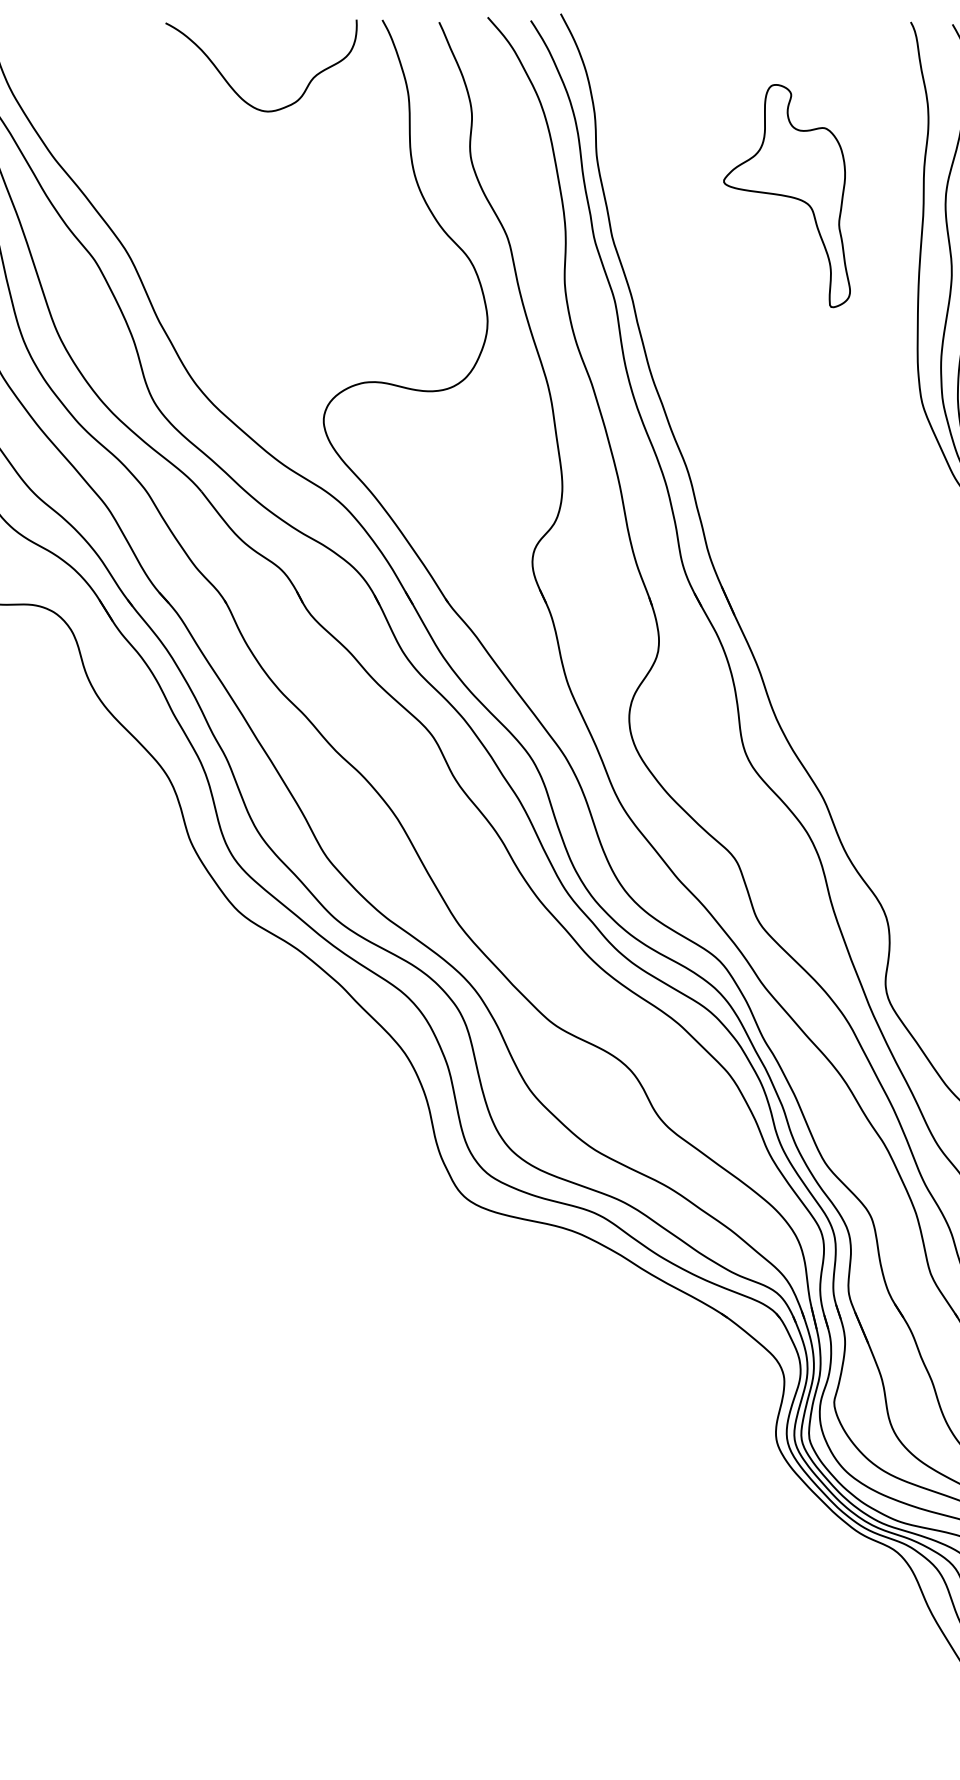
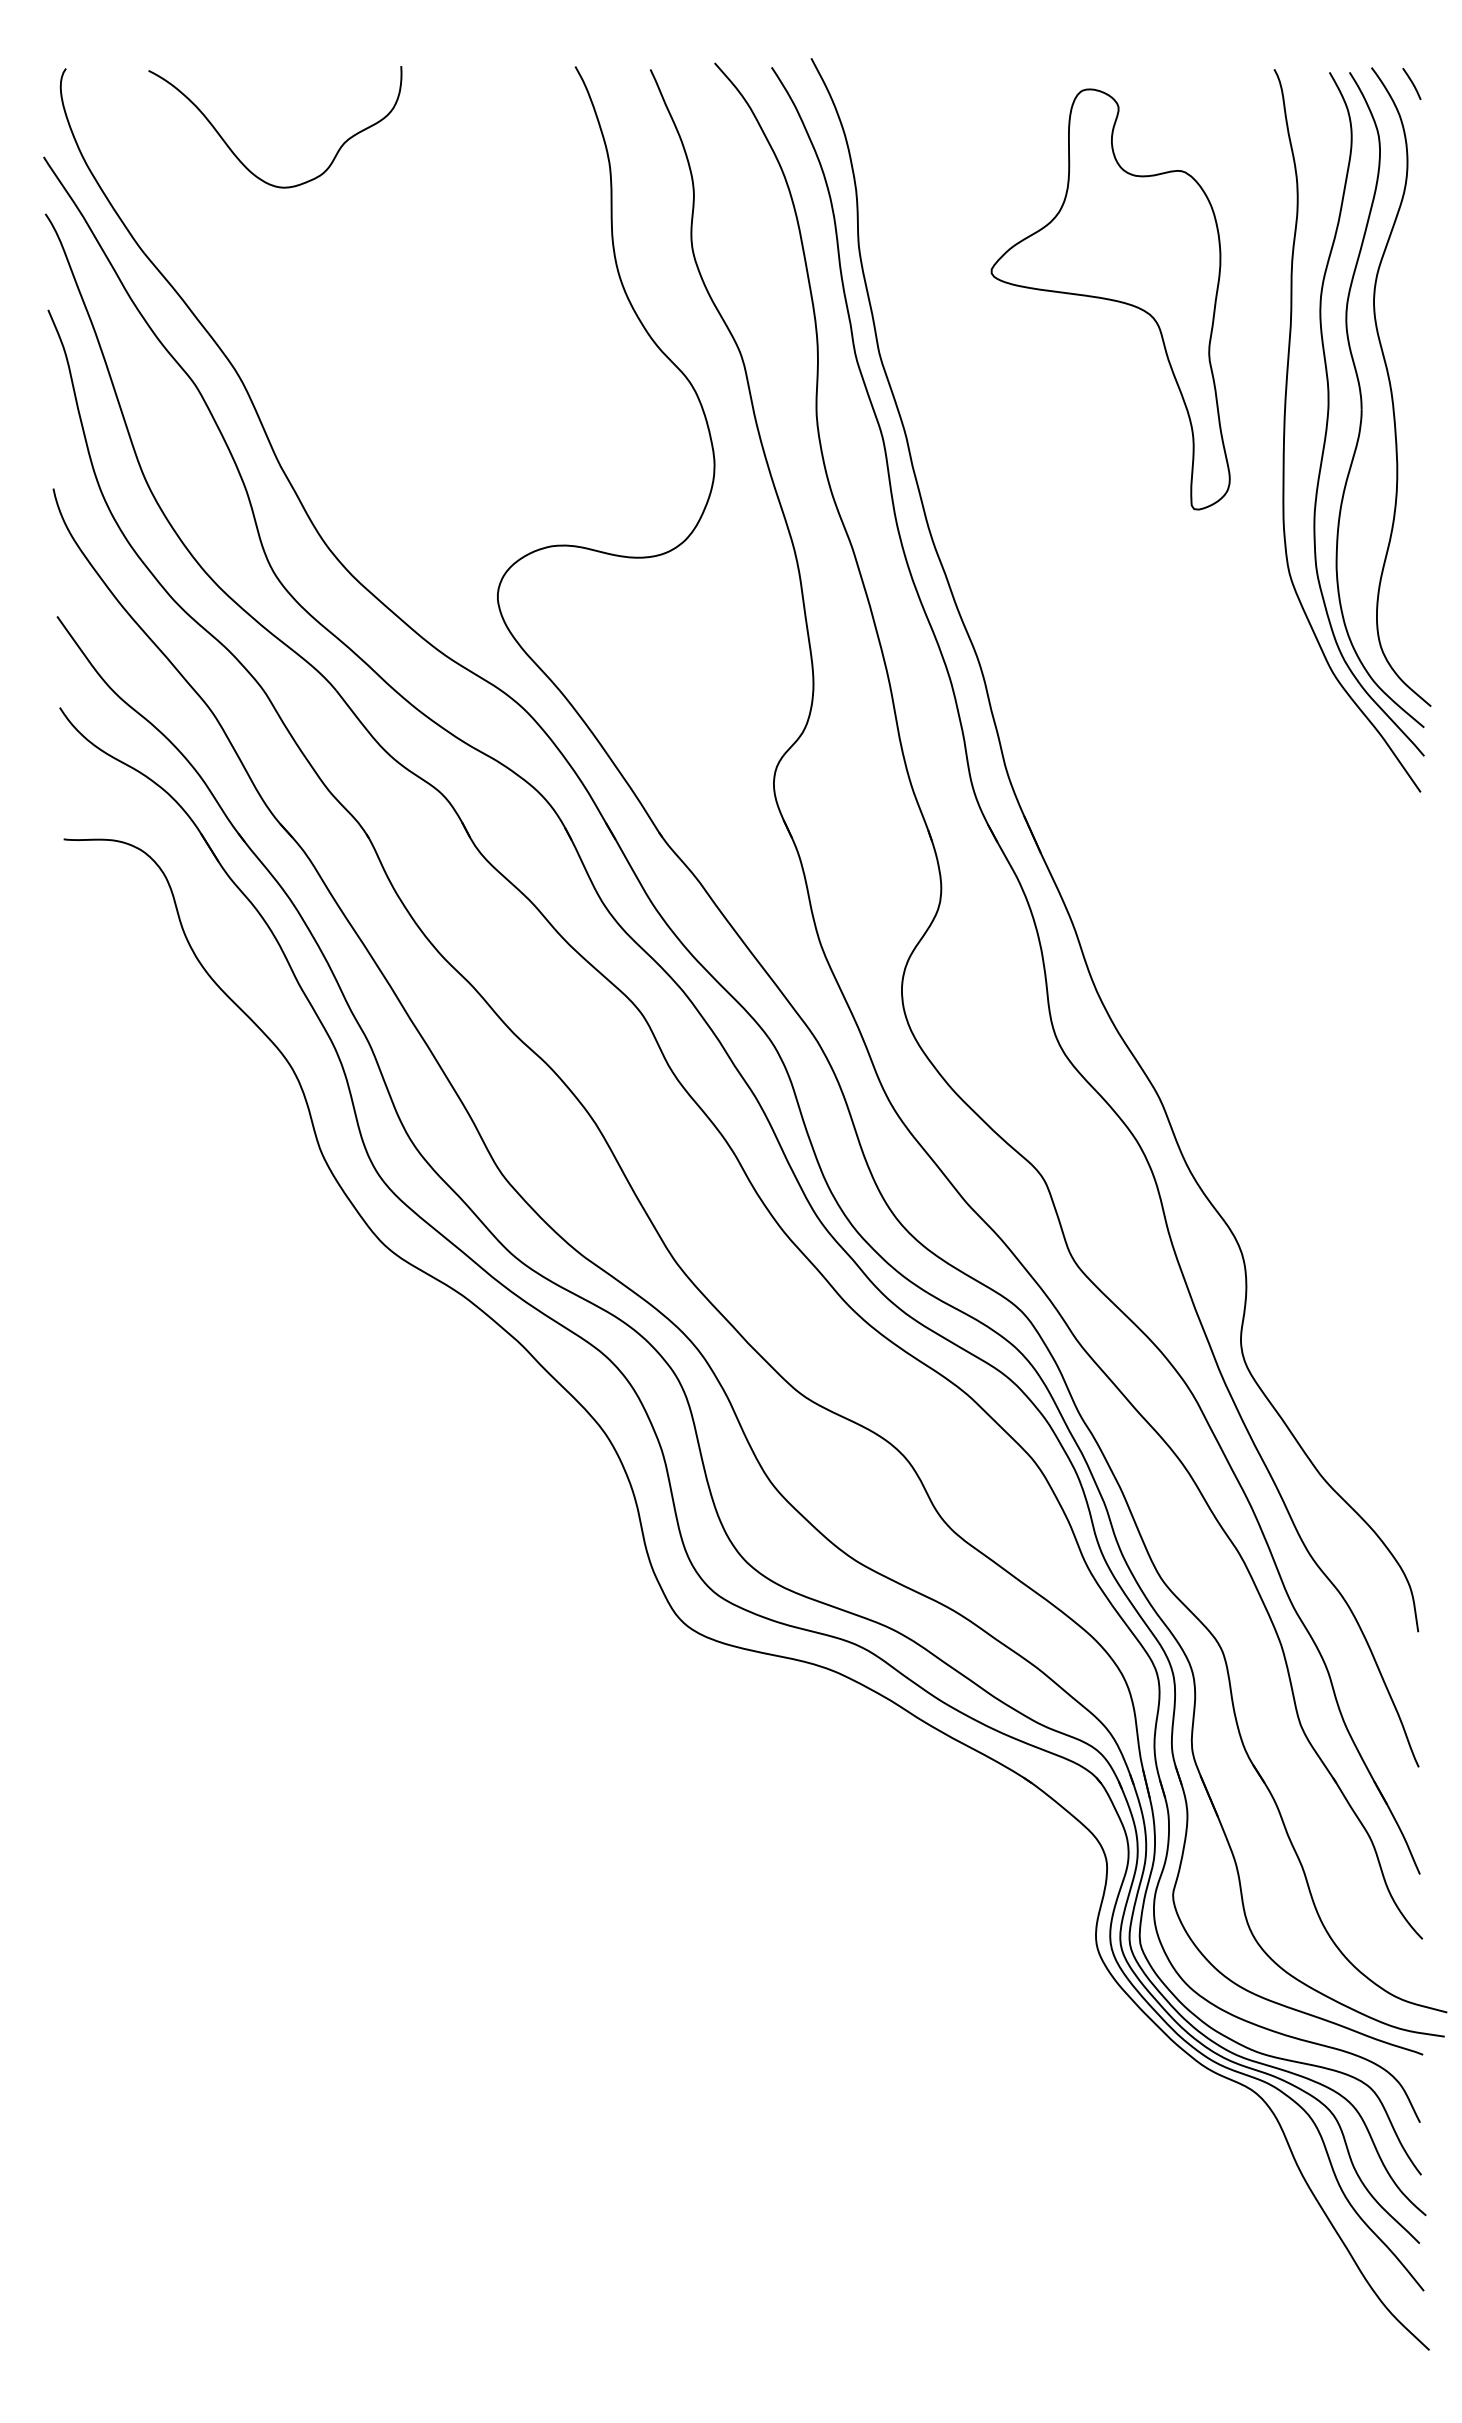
curve: (234, 89) -> (239, 158), moved
part: (786, 196) -> (1110, 299), size x1.43

